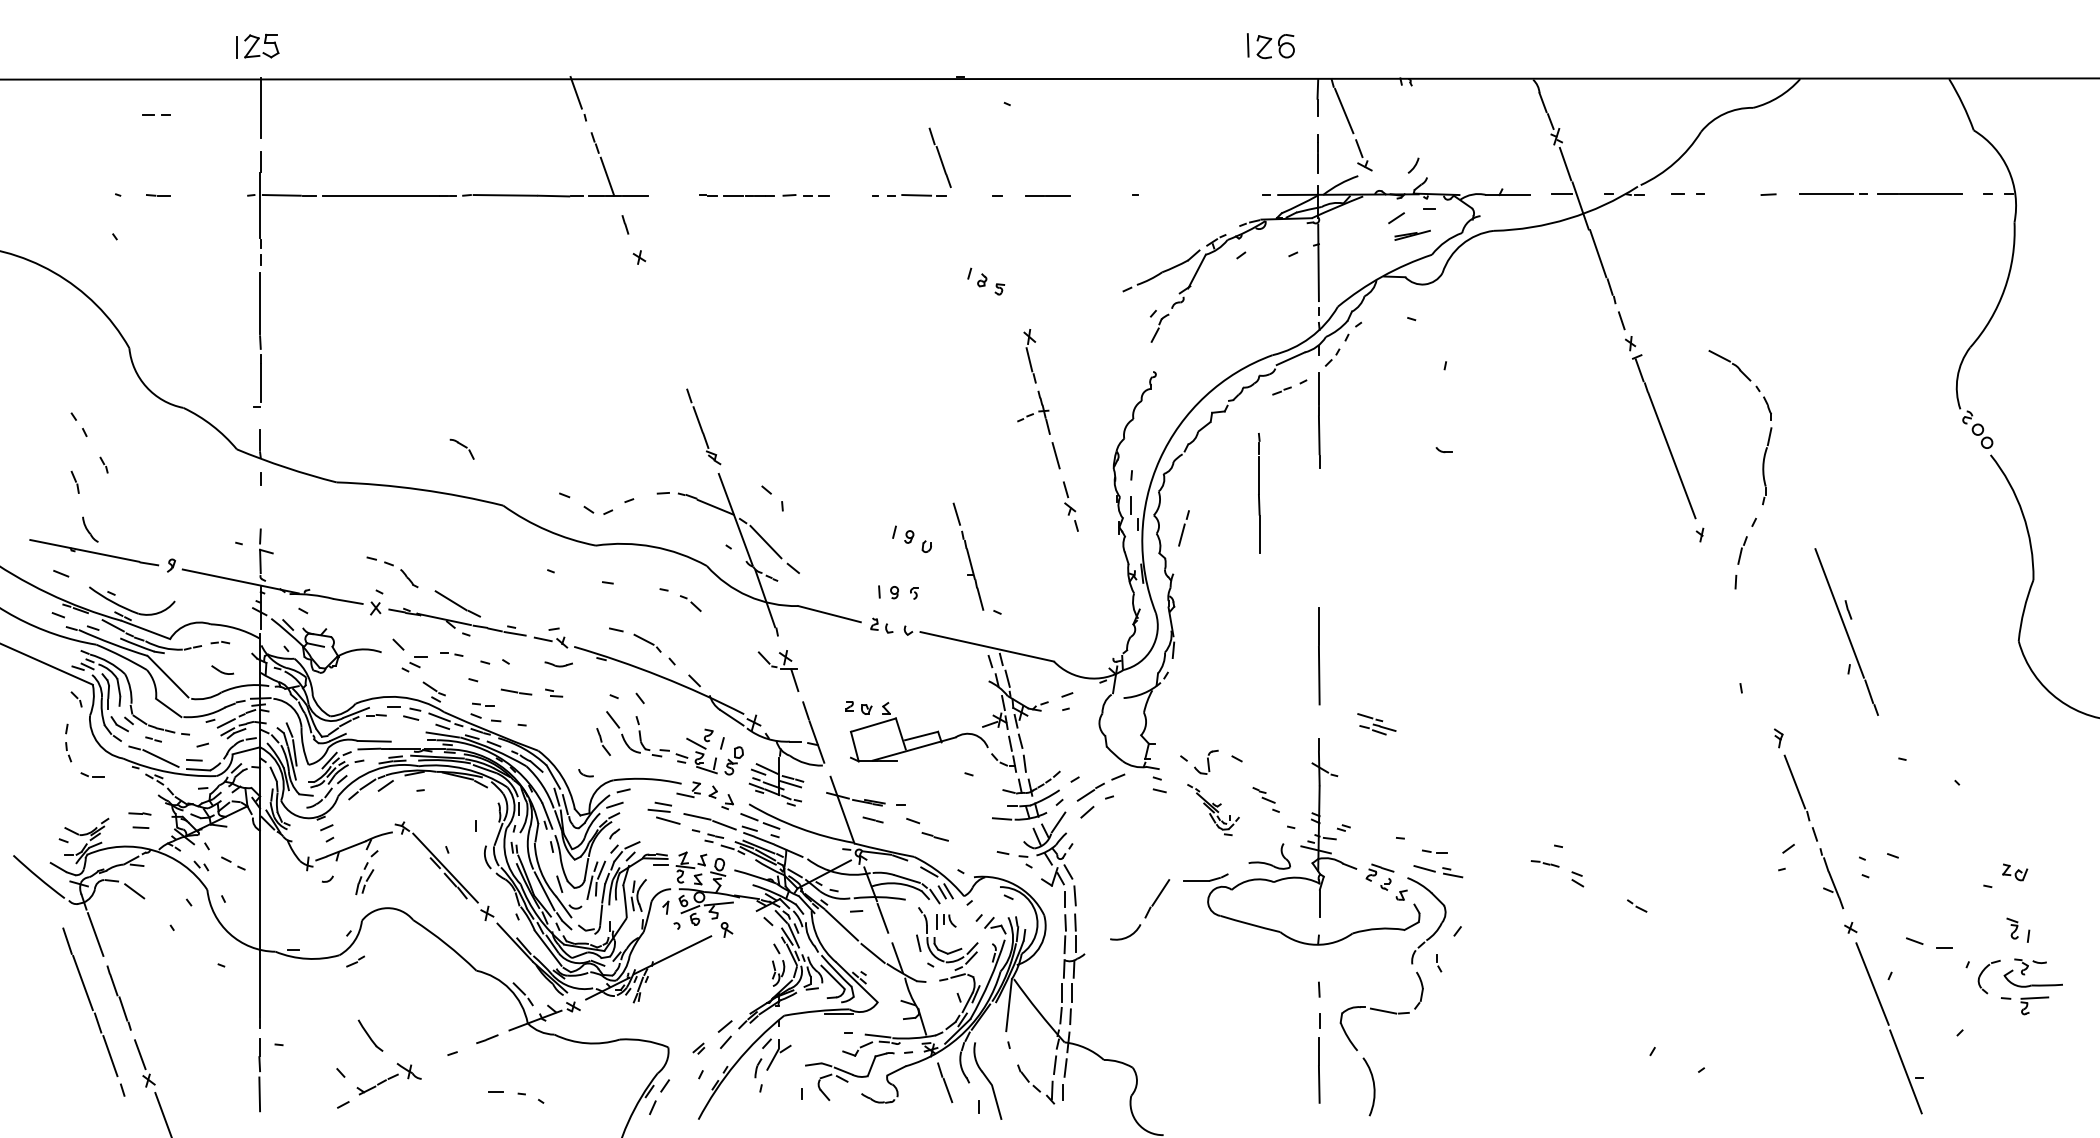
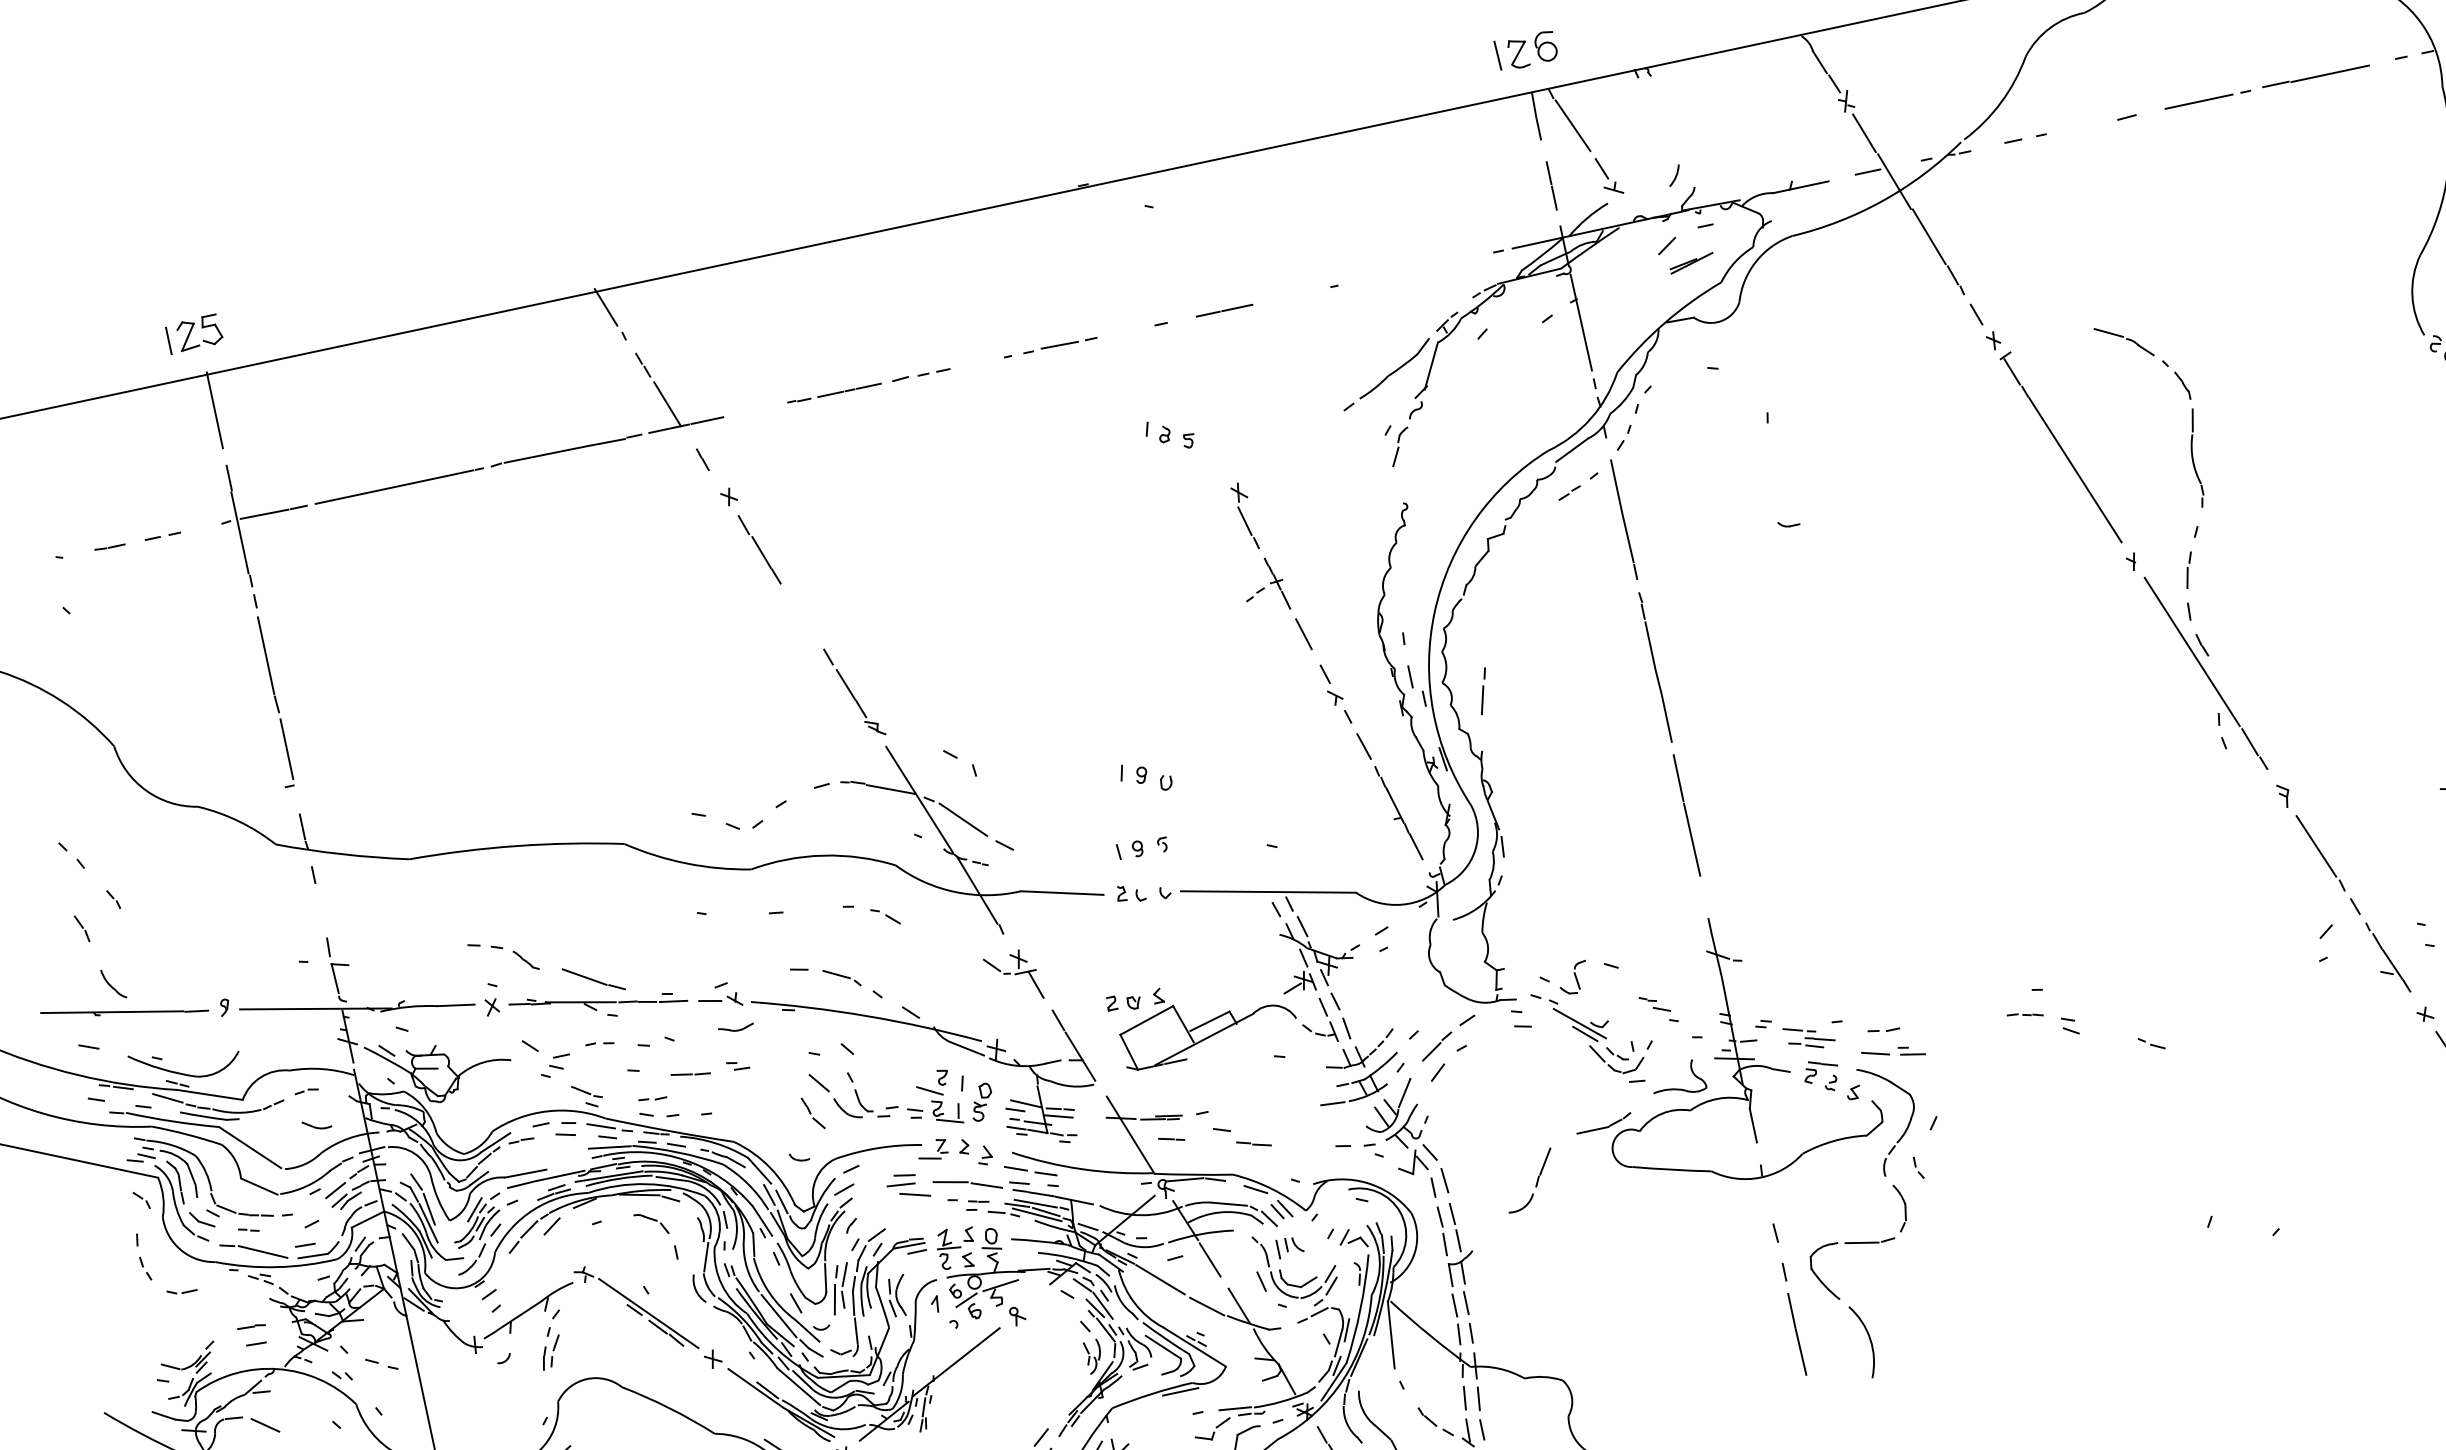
part: (1270, 46) -> (1526, 51), moved
line: (154, 114) -> (160, 536), moved
part: (939, 157) -> (758, 549), moved
part: (461, 448) -> (650, 1223), moved
part: (1259, 493) -> (1655, 667), moved
part: (968, 556) -> (1389, 796), moved
part: (1846, 631) -> (2205, 672), moved
part: (1376, 724) -> (1809, 1037), moved
part: (1213, 809) -> (1595, 1035), size x1.67
part: (1139, 909) -> (1529, 1180), size x0.71

